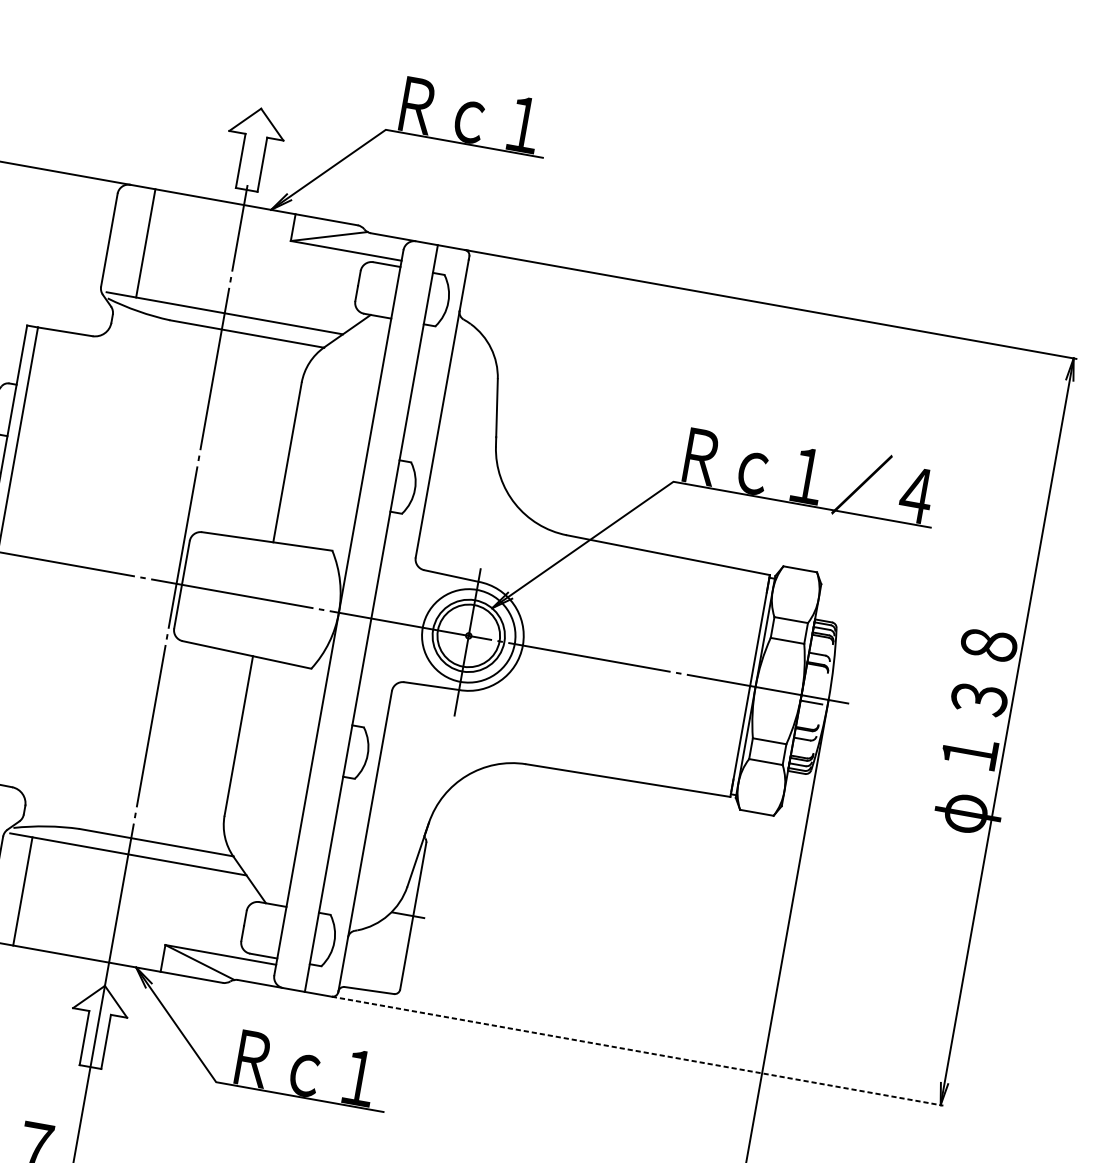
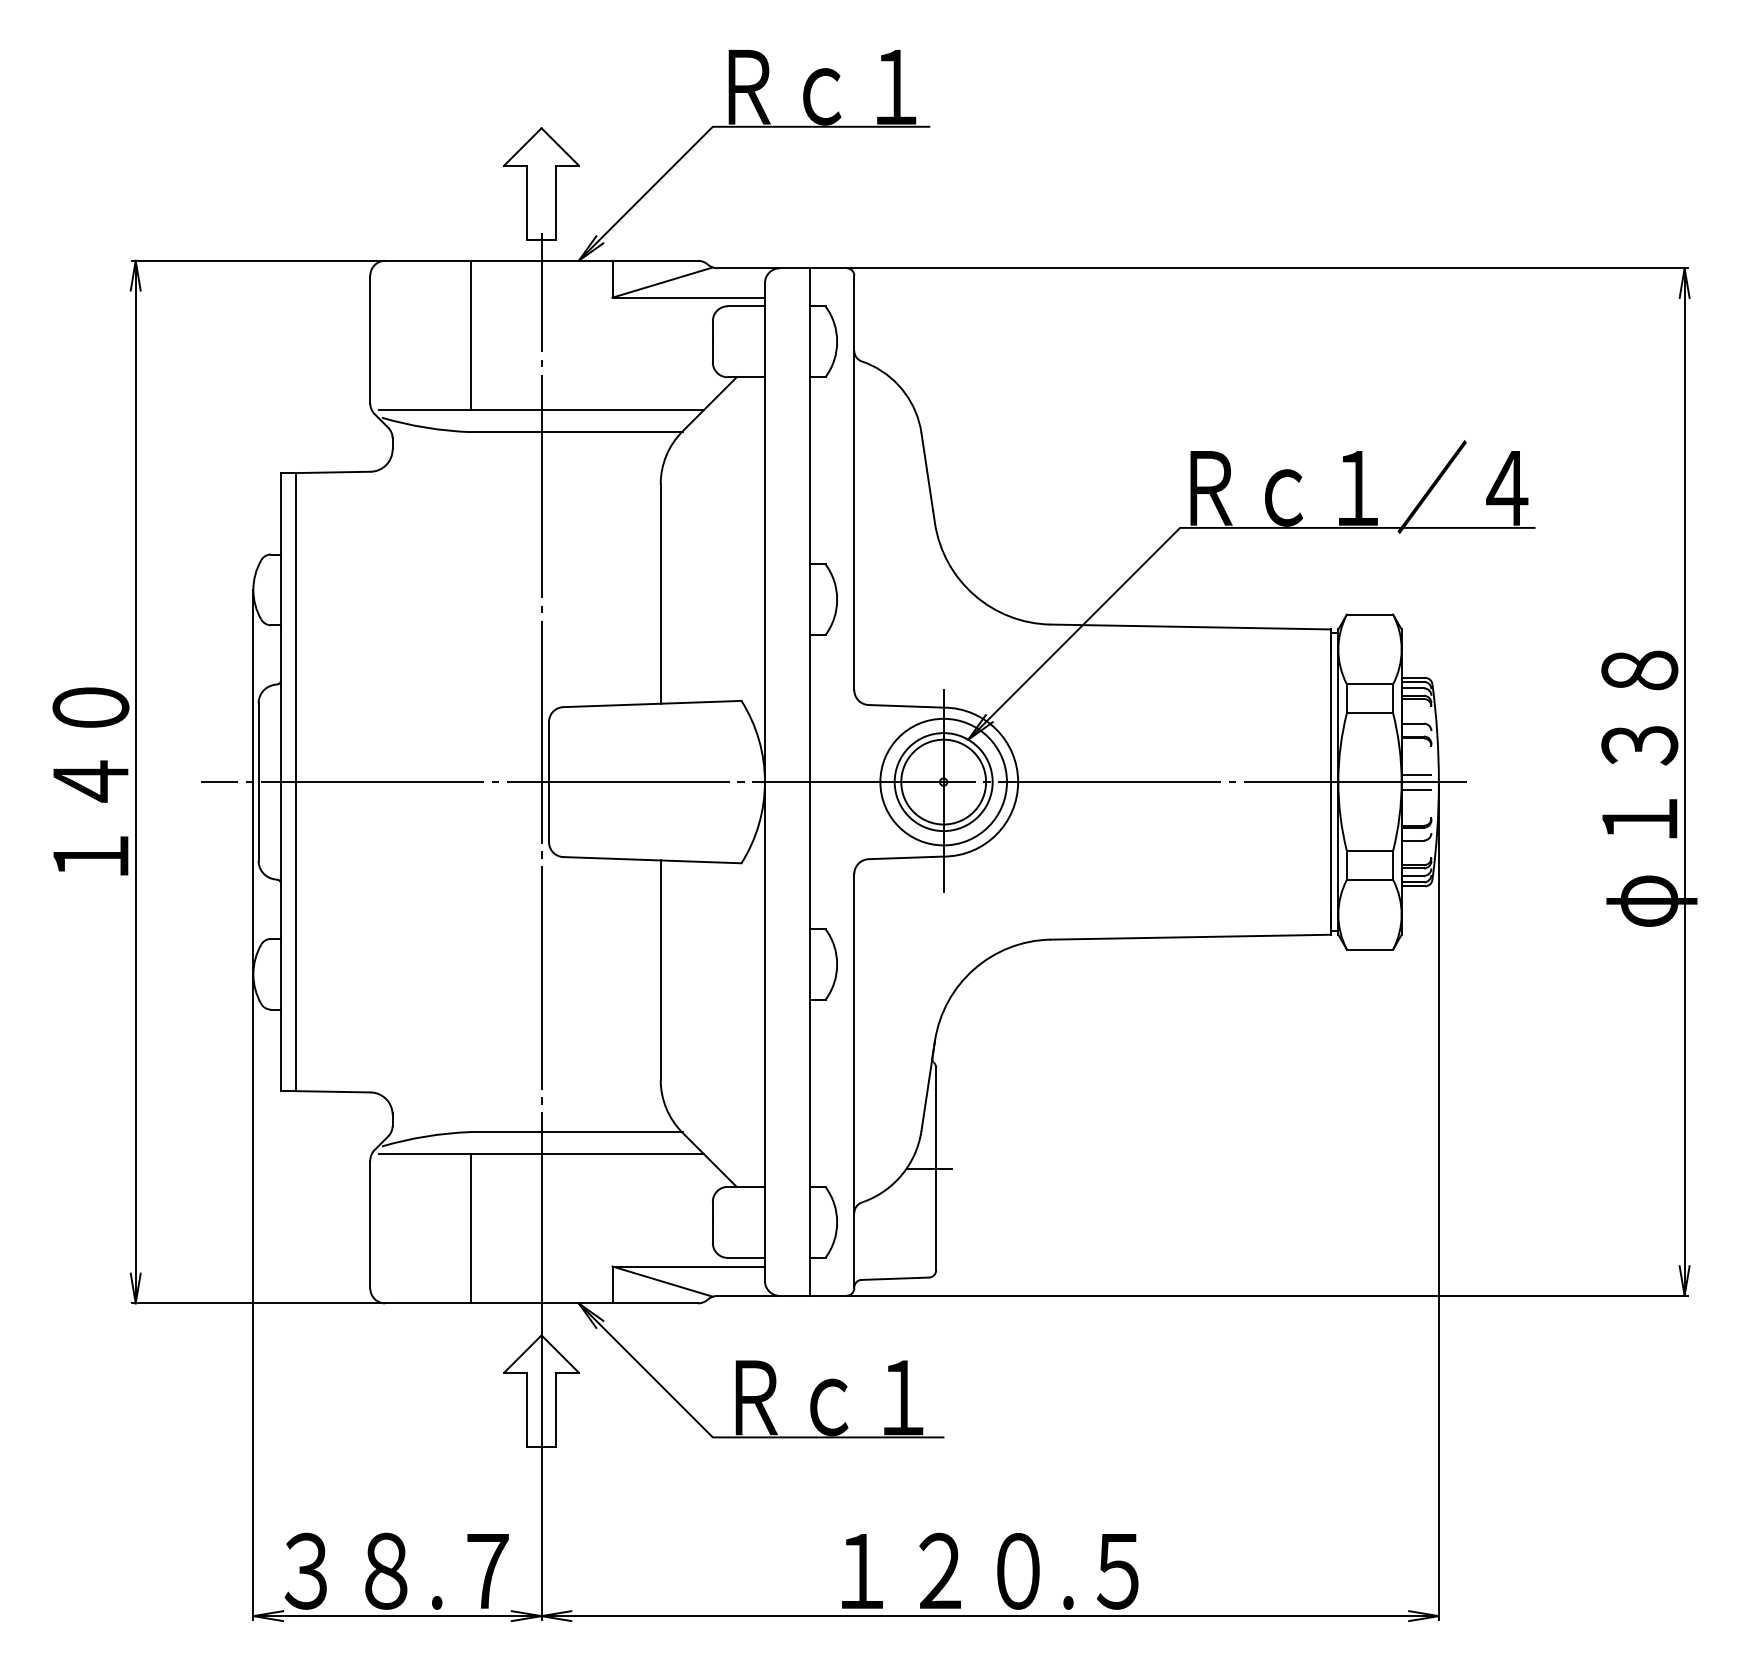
line: (145, 242) -> (470, 334), moved
line: (813, 691) -> (1416, 774), added
line: (22, 891) -> (470, 1228), moved
line: (637, 1050) -> (1267, 1295), dashed -> solid

